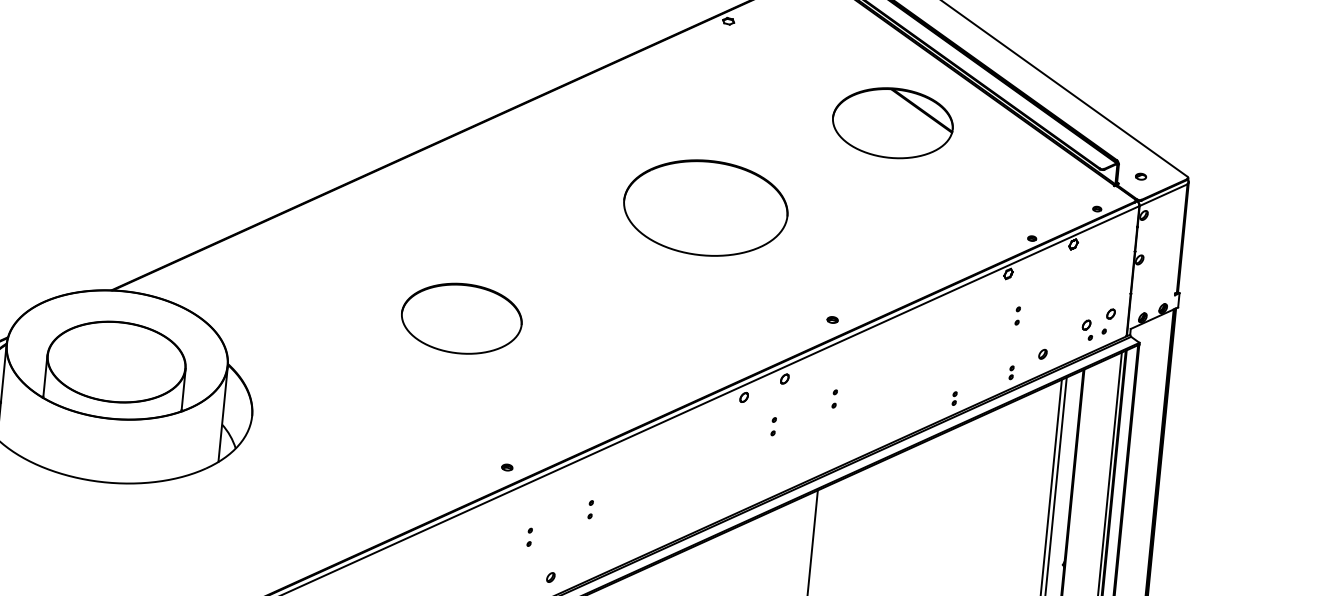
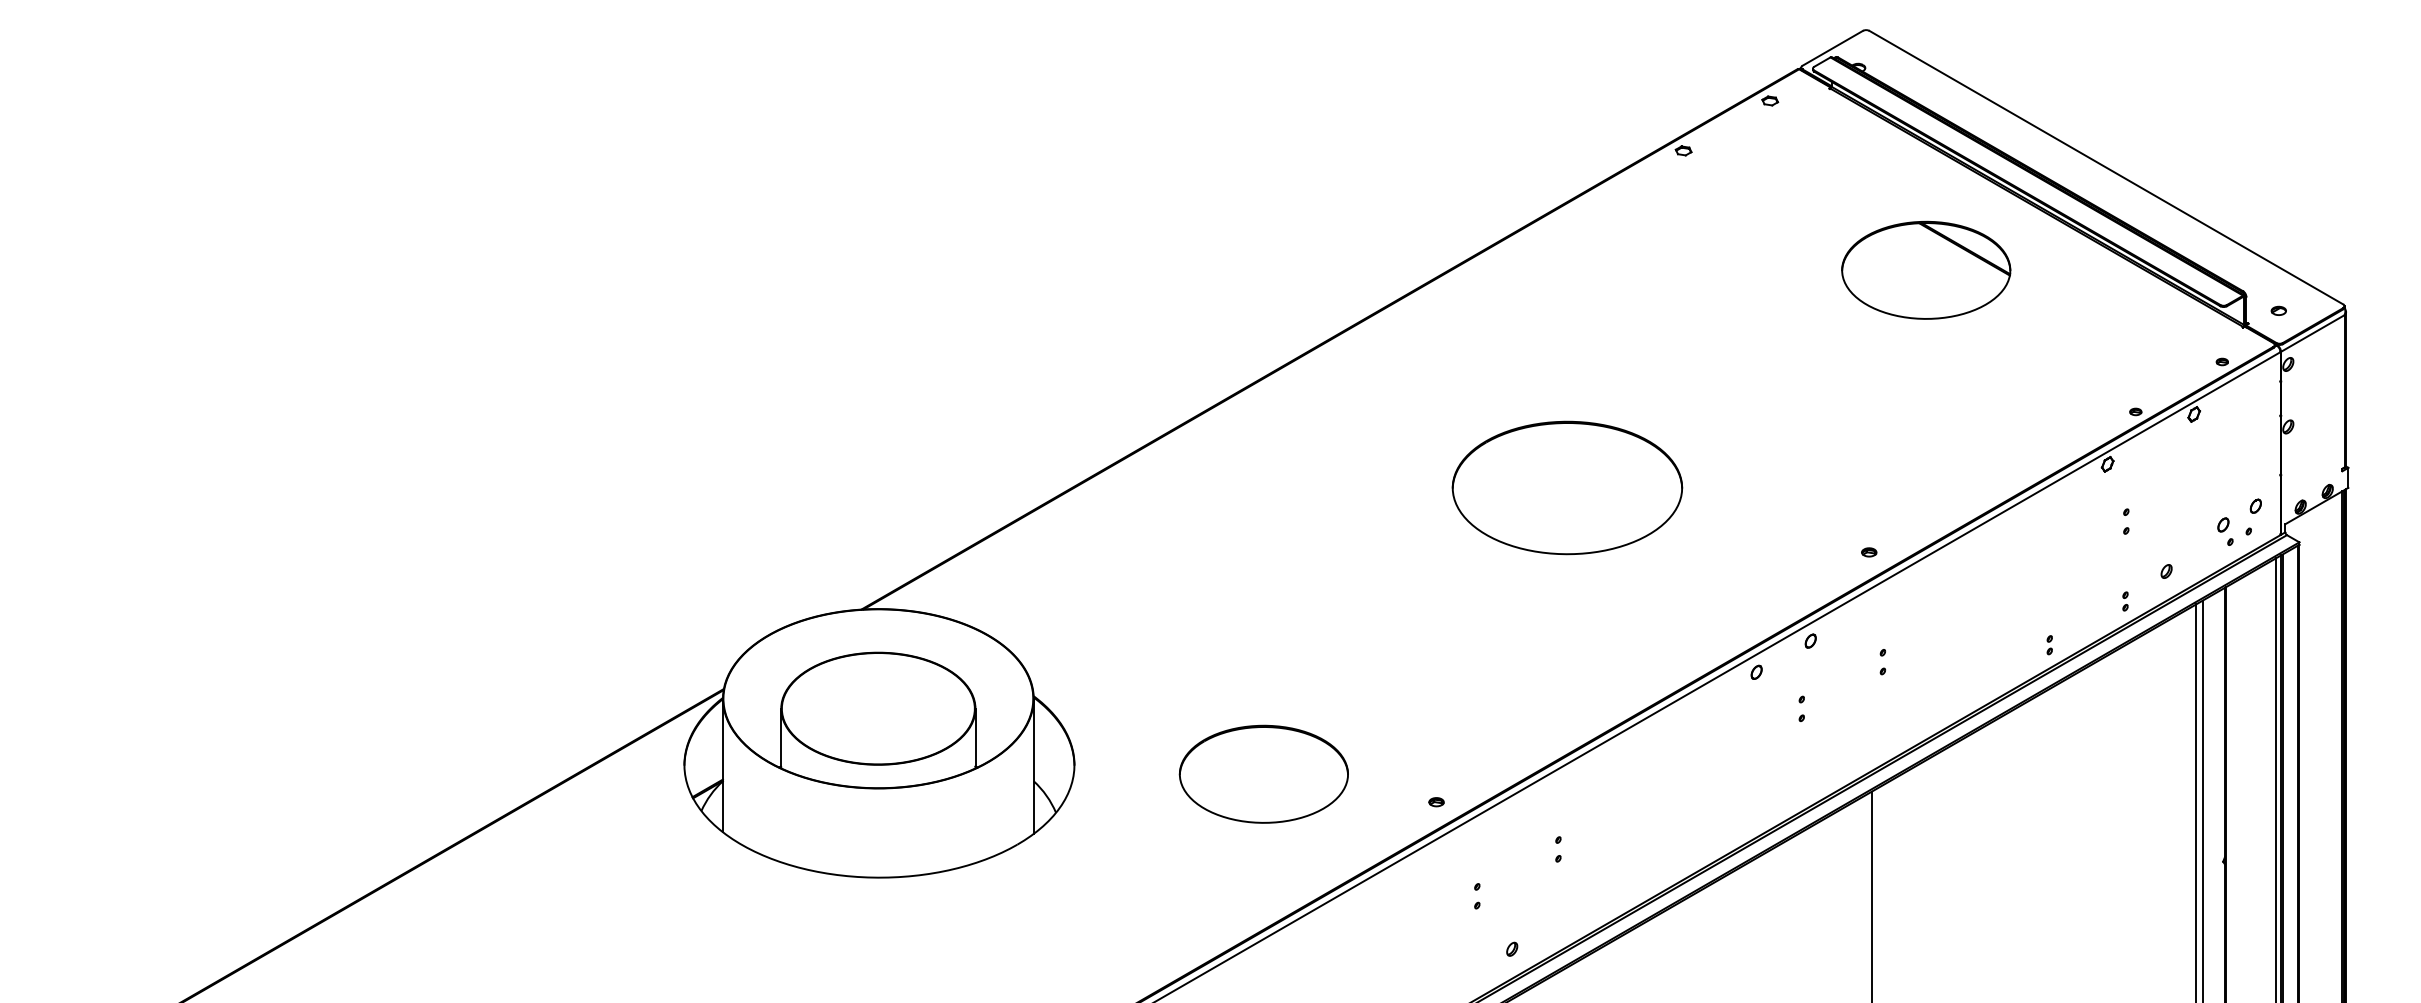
part: (705, 207) -> (1567, 487), moved
part: (461, 318) -> (1263, 773), moved

